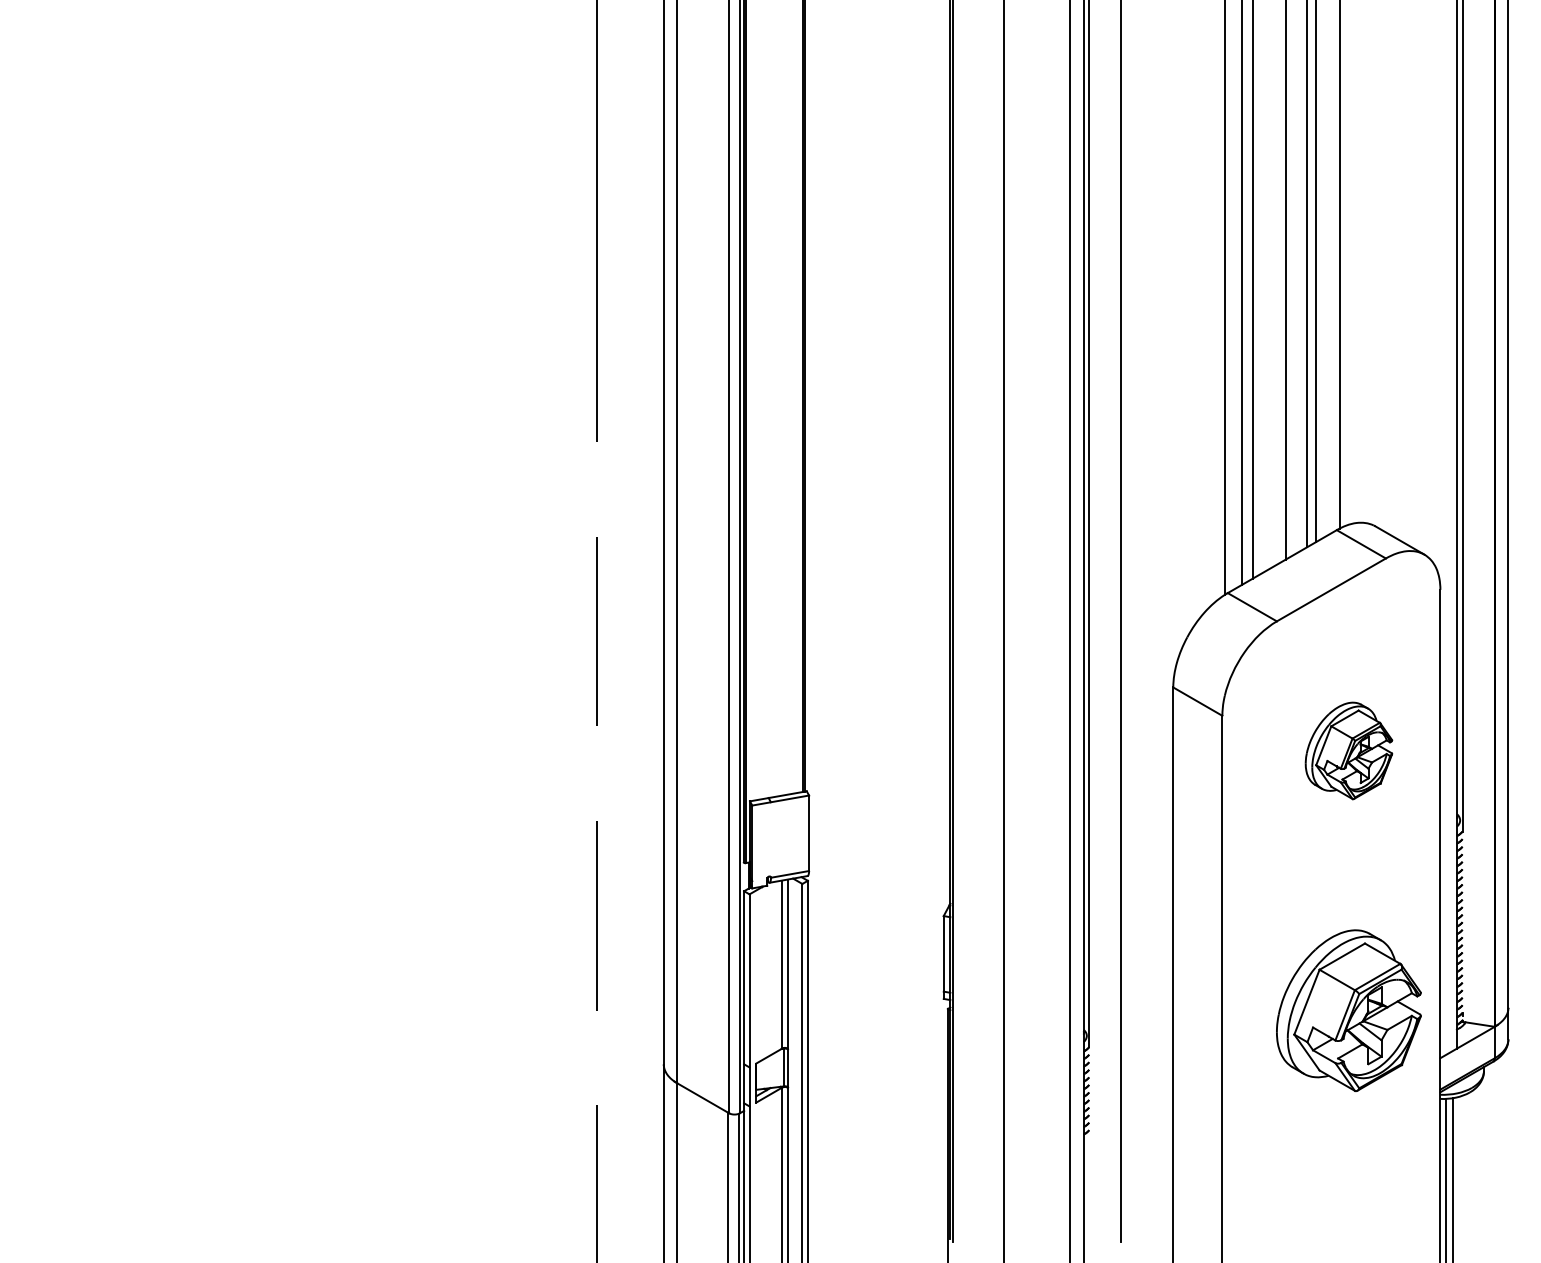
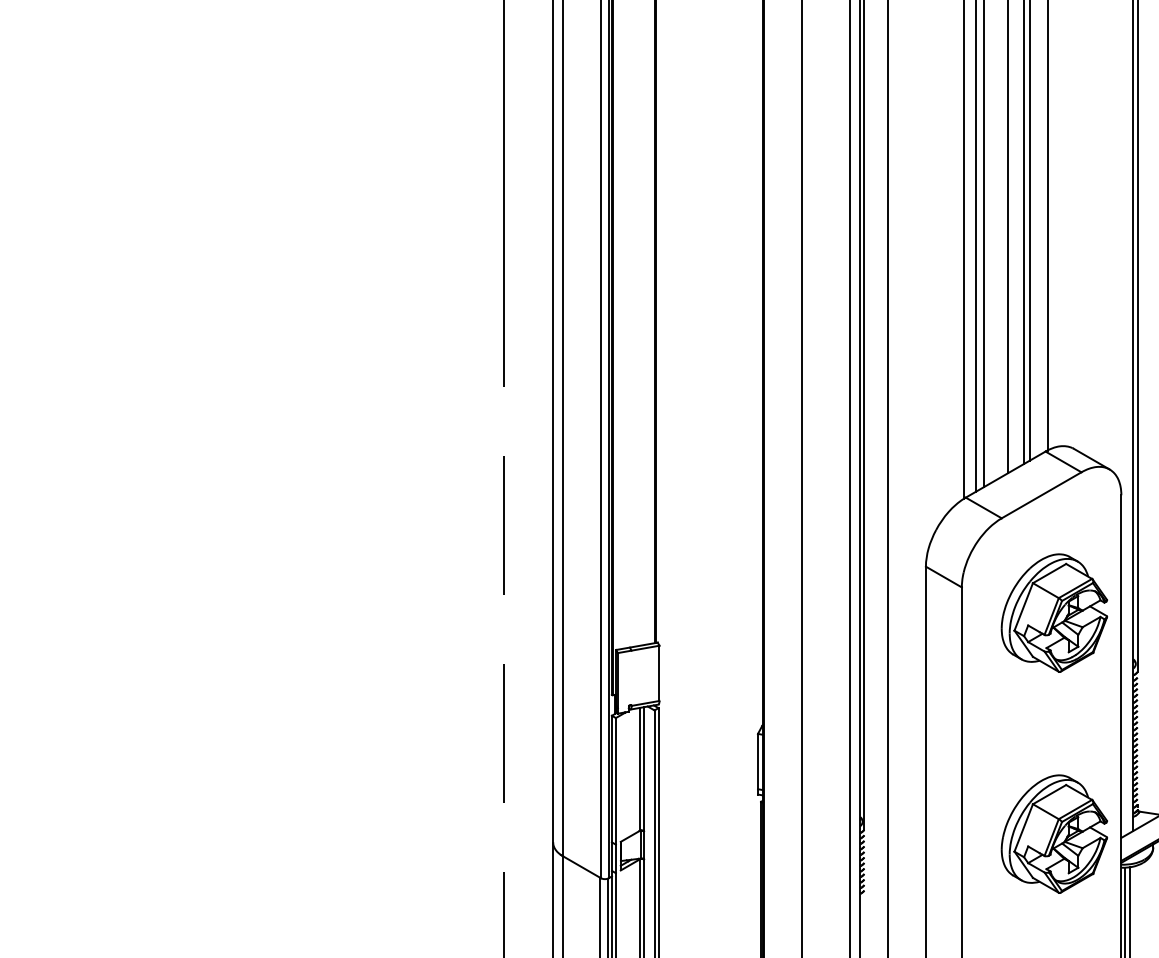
part: (1349, 750) -> (1054, 612), size x1.67
part: (1349, 1009) -> (1054, 833), moved

